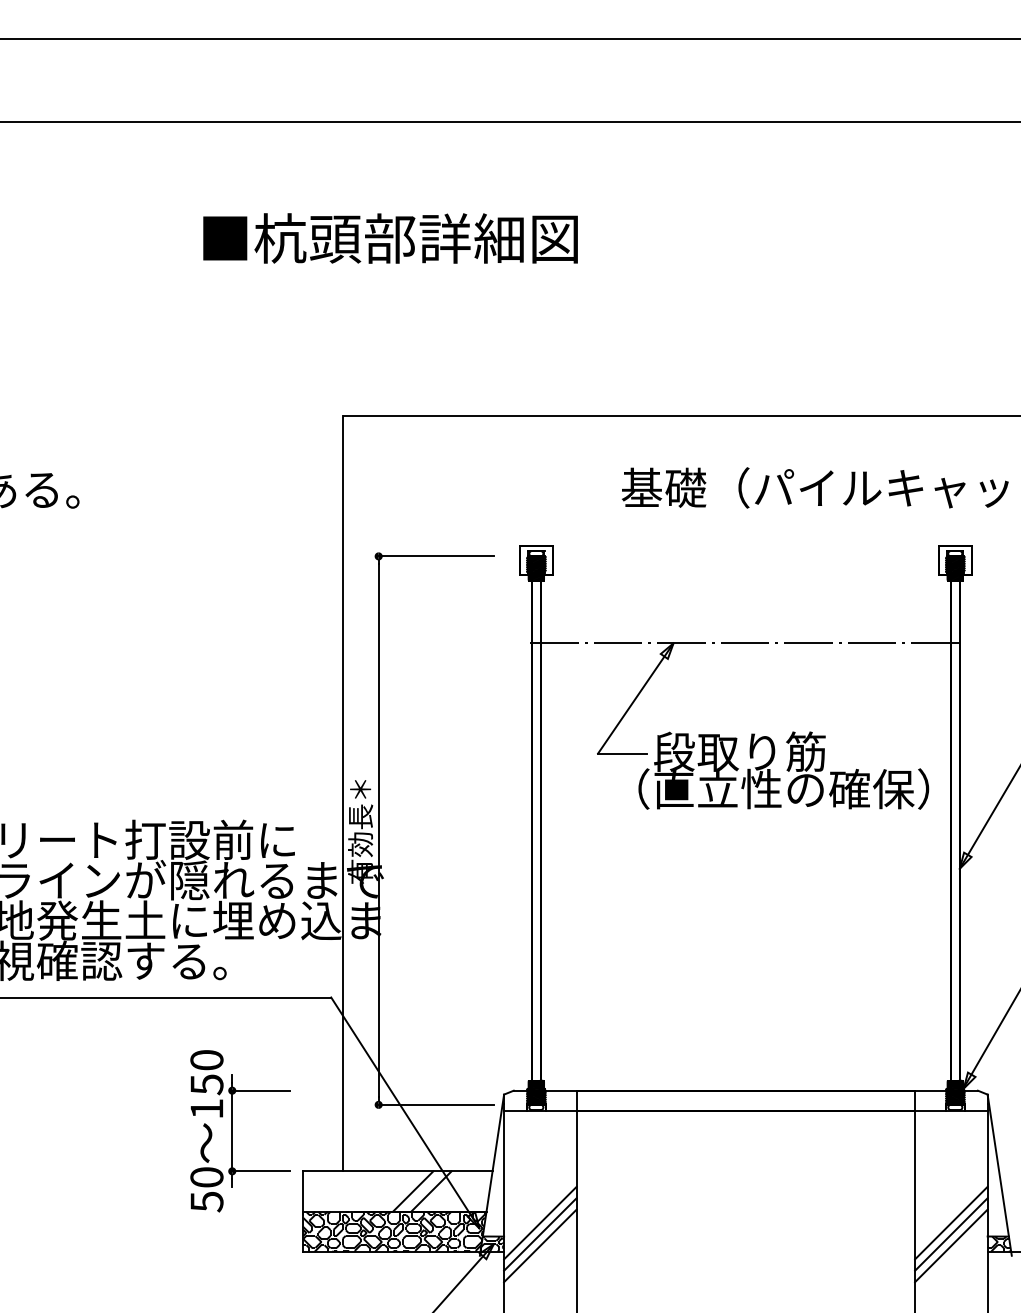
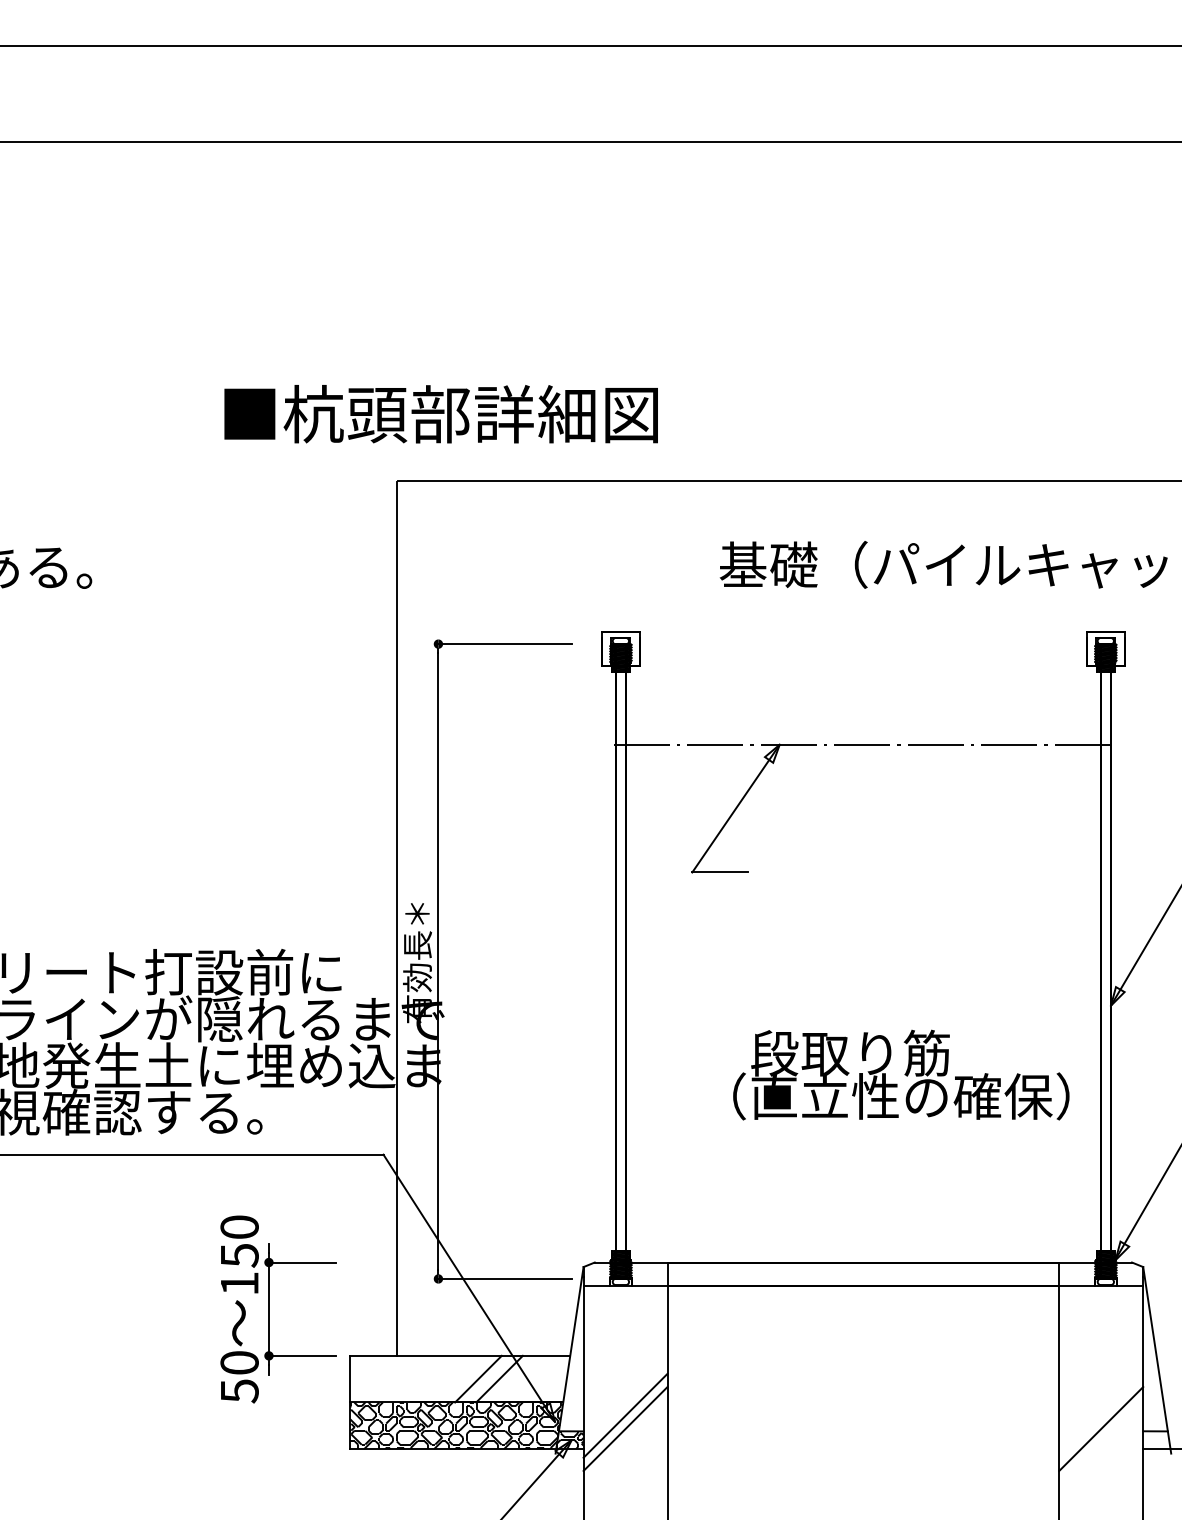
text: (389, 238) -> (440, 414), moved
text: (783, 770) -> (901, 1074), moved
line: (951, 1222) -> (1101, 1415), removed
hatch: (999, 1244) -> (1156, 1440), removed
line: (540, 1246) -> (625, 1442), removed
line: (951, 1246) -> (1101, 1442), removed

